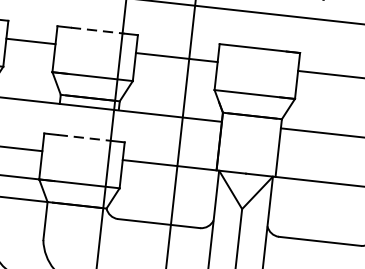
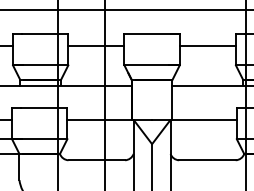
line: (99, 30) -> (41, 33), dashed -> solid
line: (85, 137) -> (40, 107), dashed -> solid

